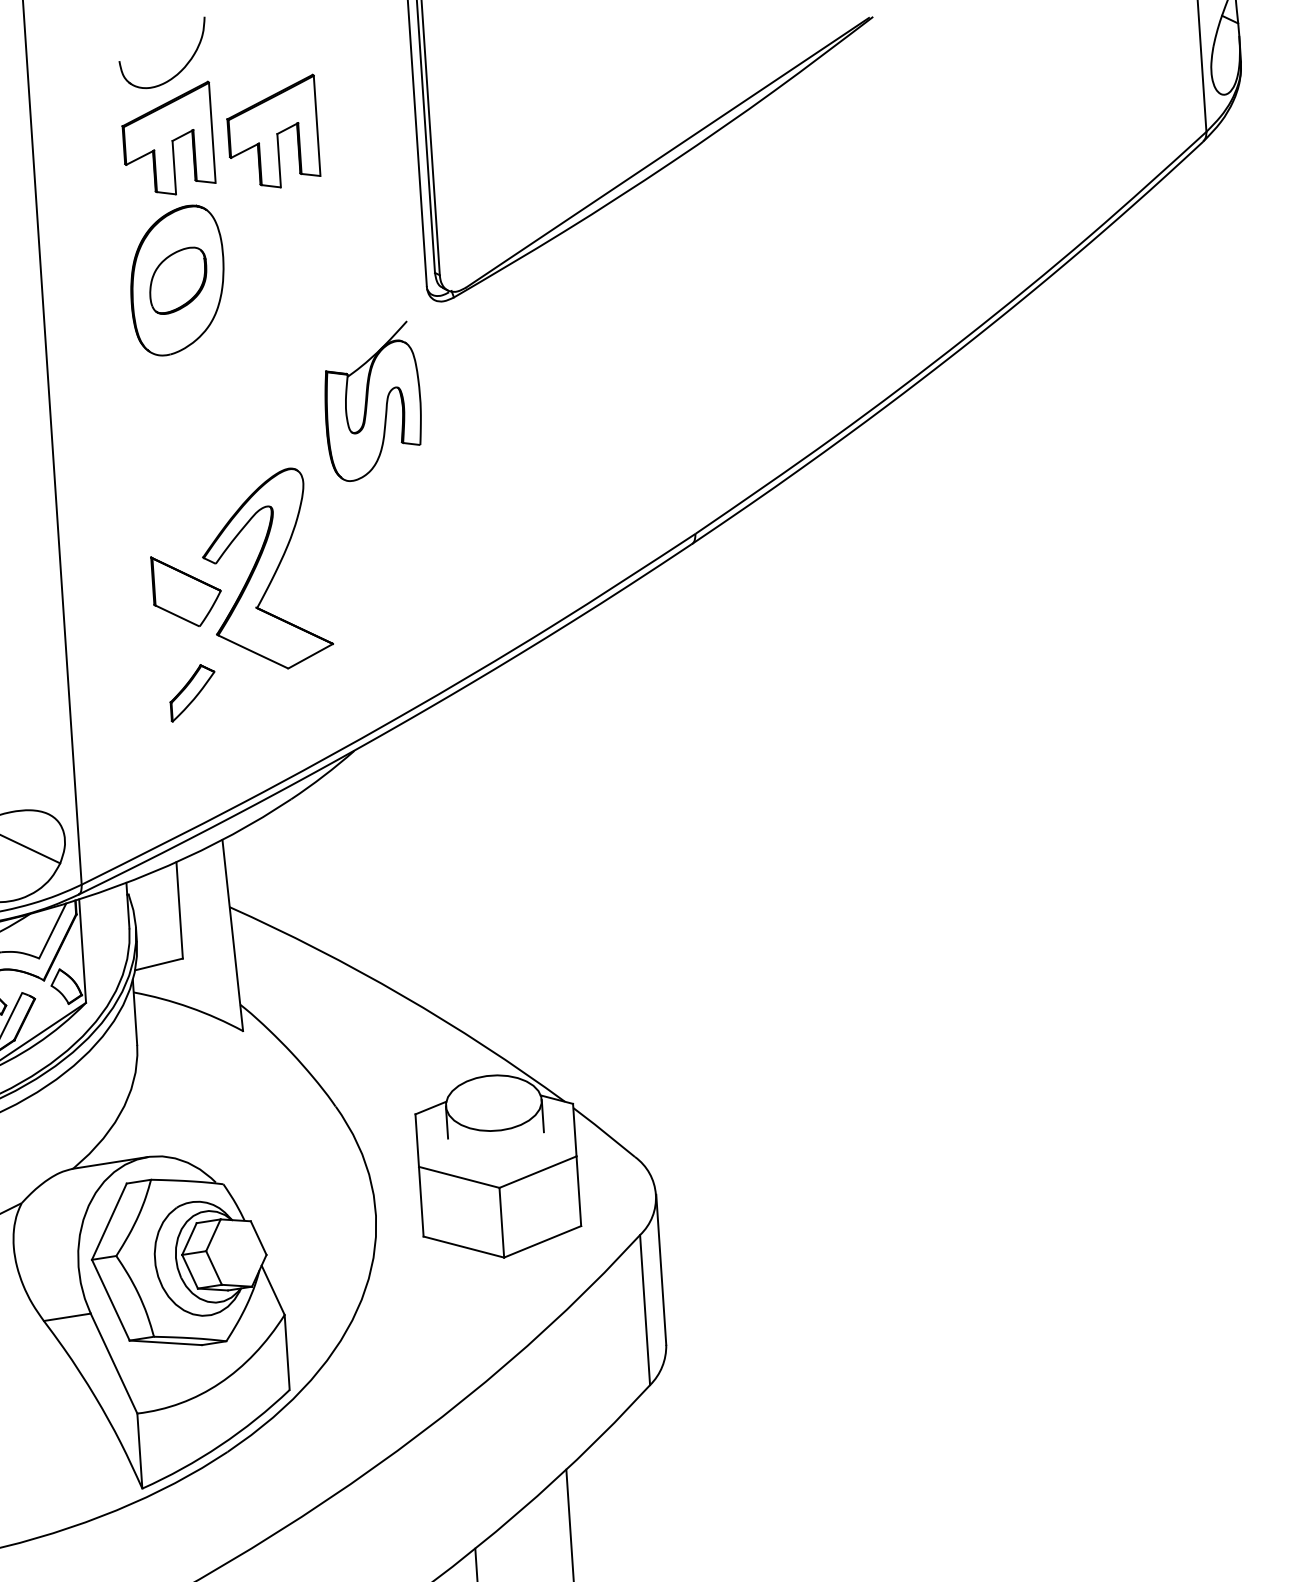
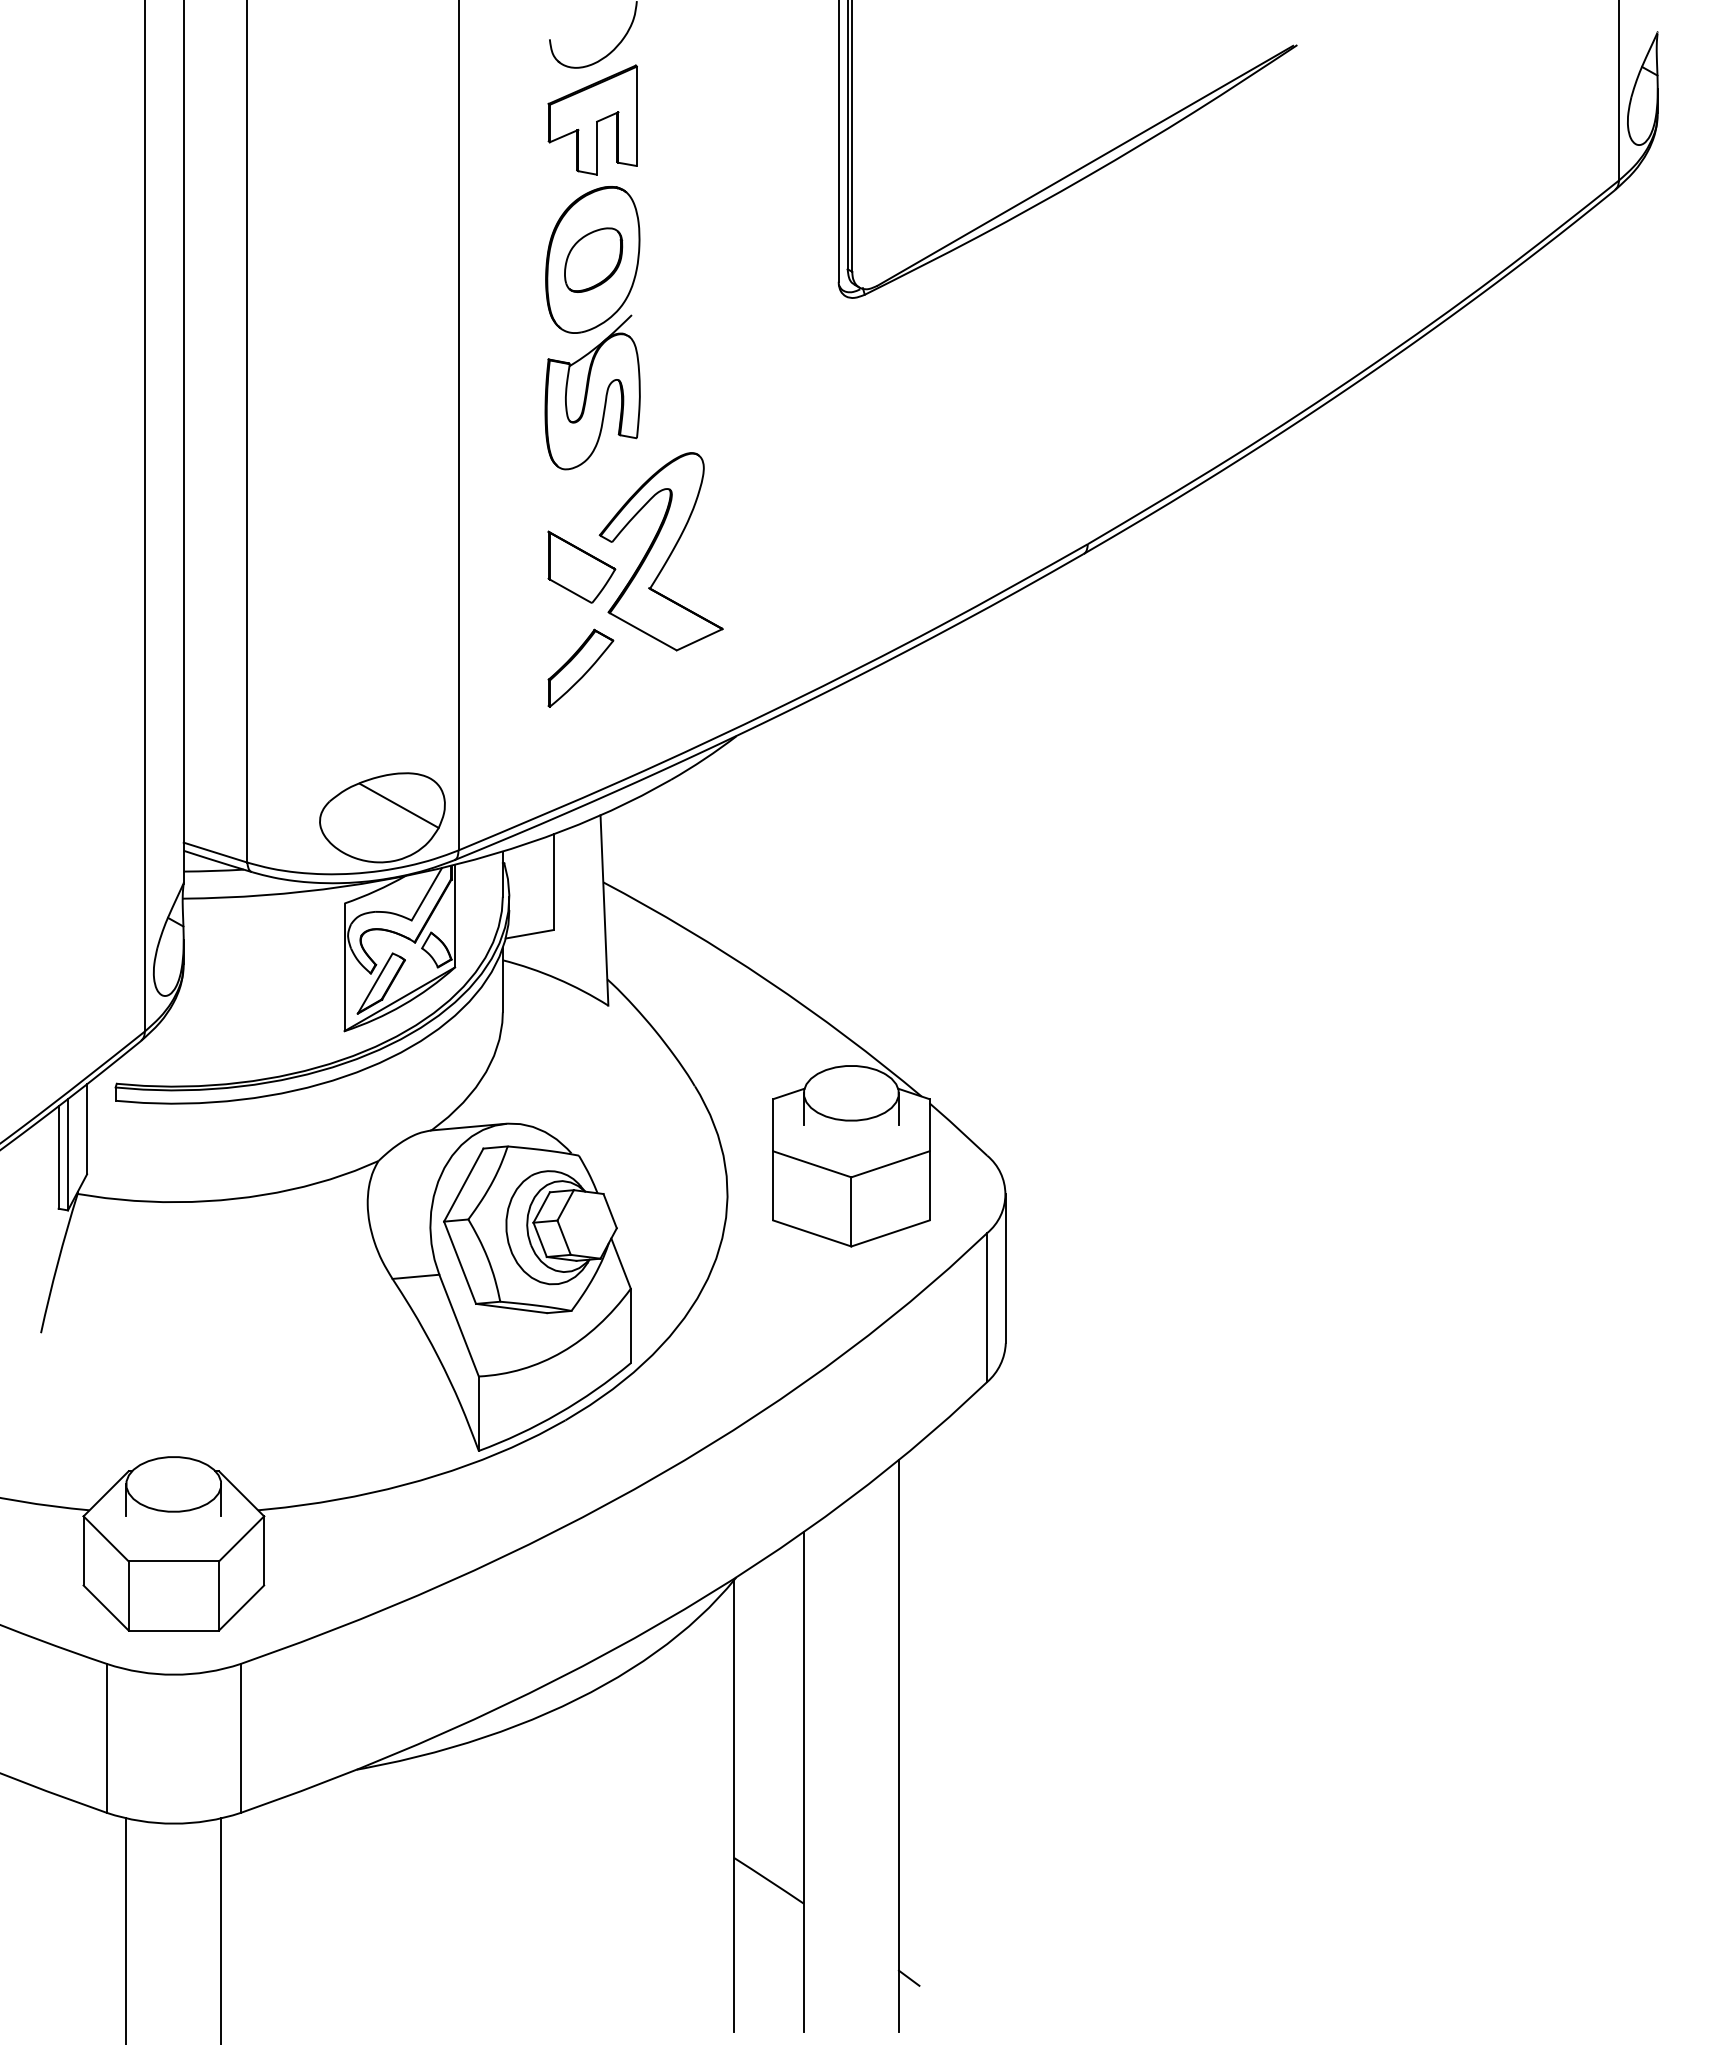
part: (272, 132) -> (696, 119), removed
part: (372, 401) -> (592, 392), moved
part: (192, 692) -> (580, 667), size x1.43

